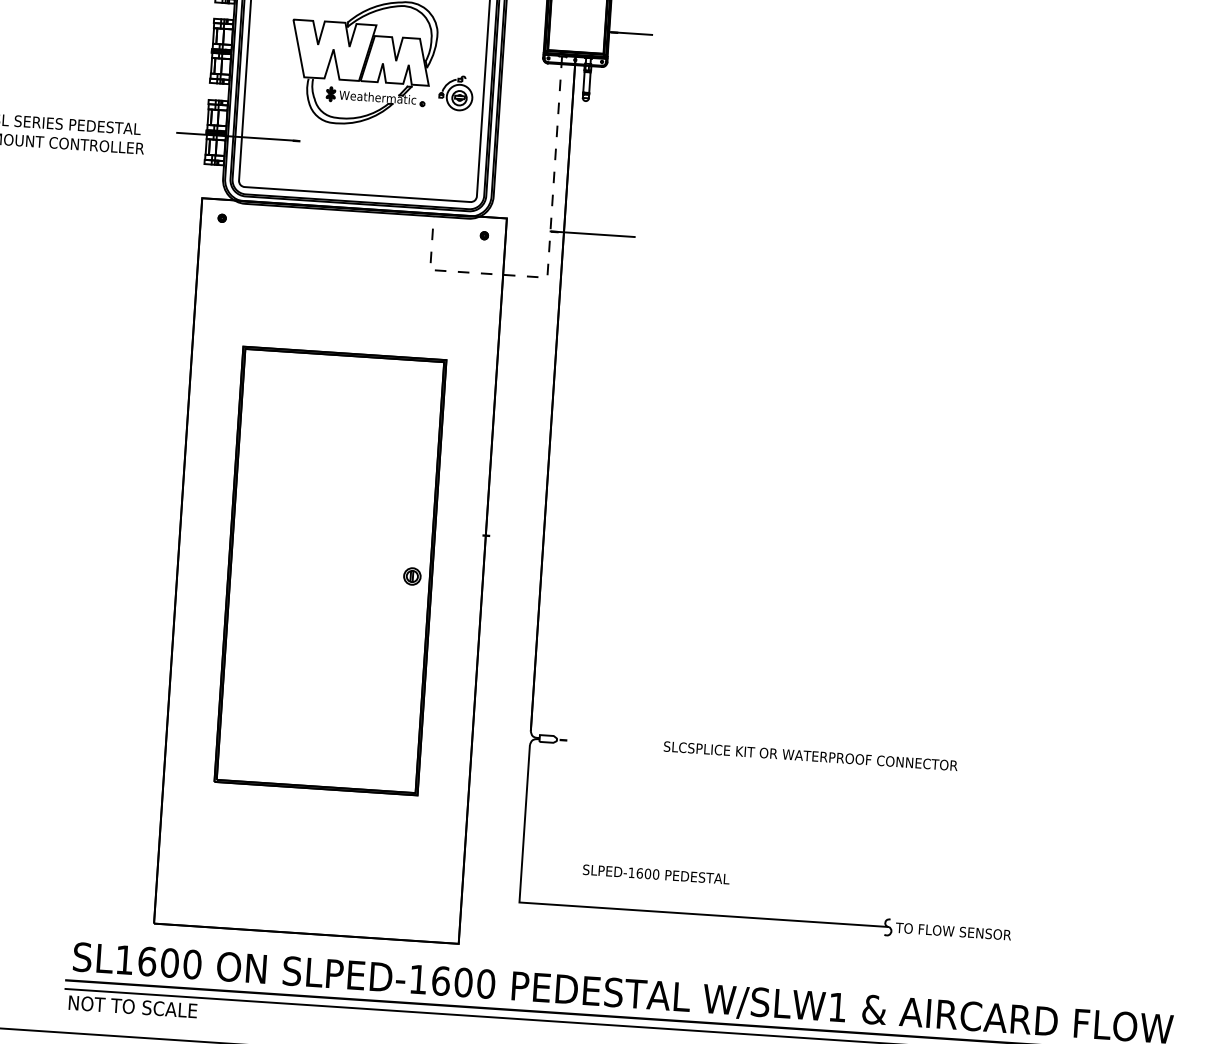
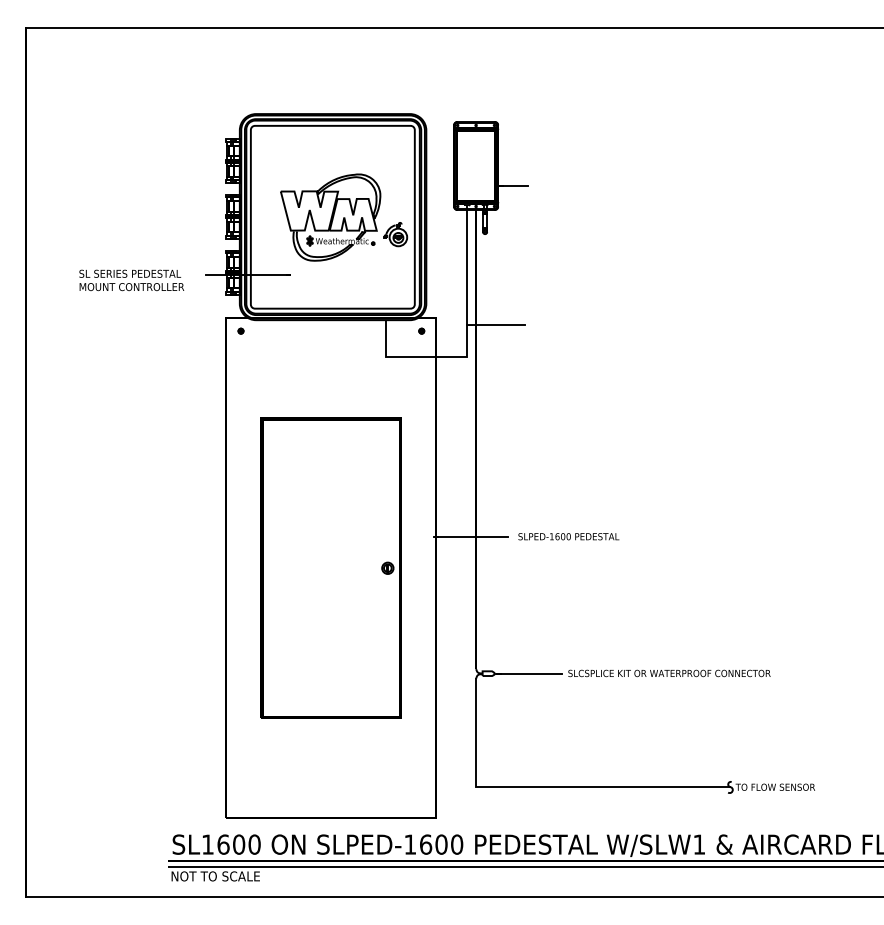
line: (548, 255) -> (466, 341), dashed -> solid
line: (535, 538) -> (470, 536), added
line: (606, 742) -> (528, 673), added
text: (655, 874) -> (568, 536), moved

